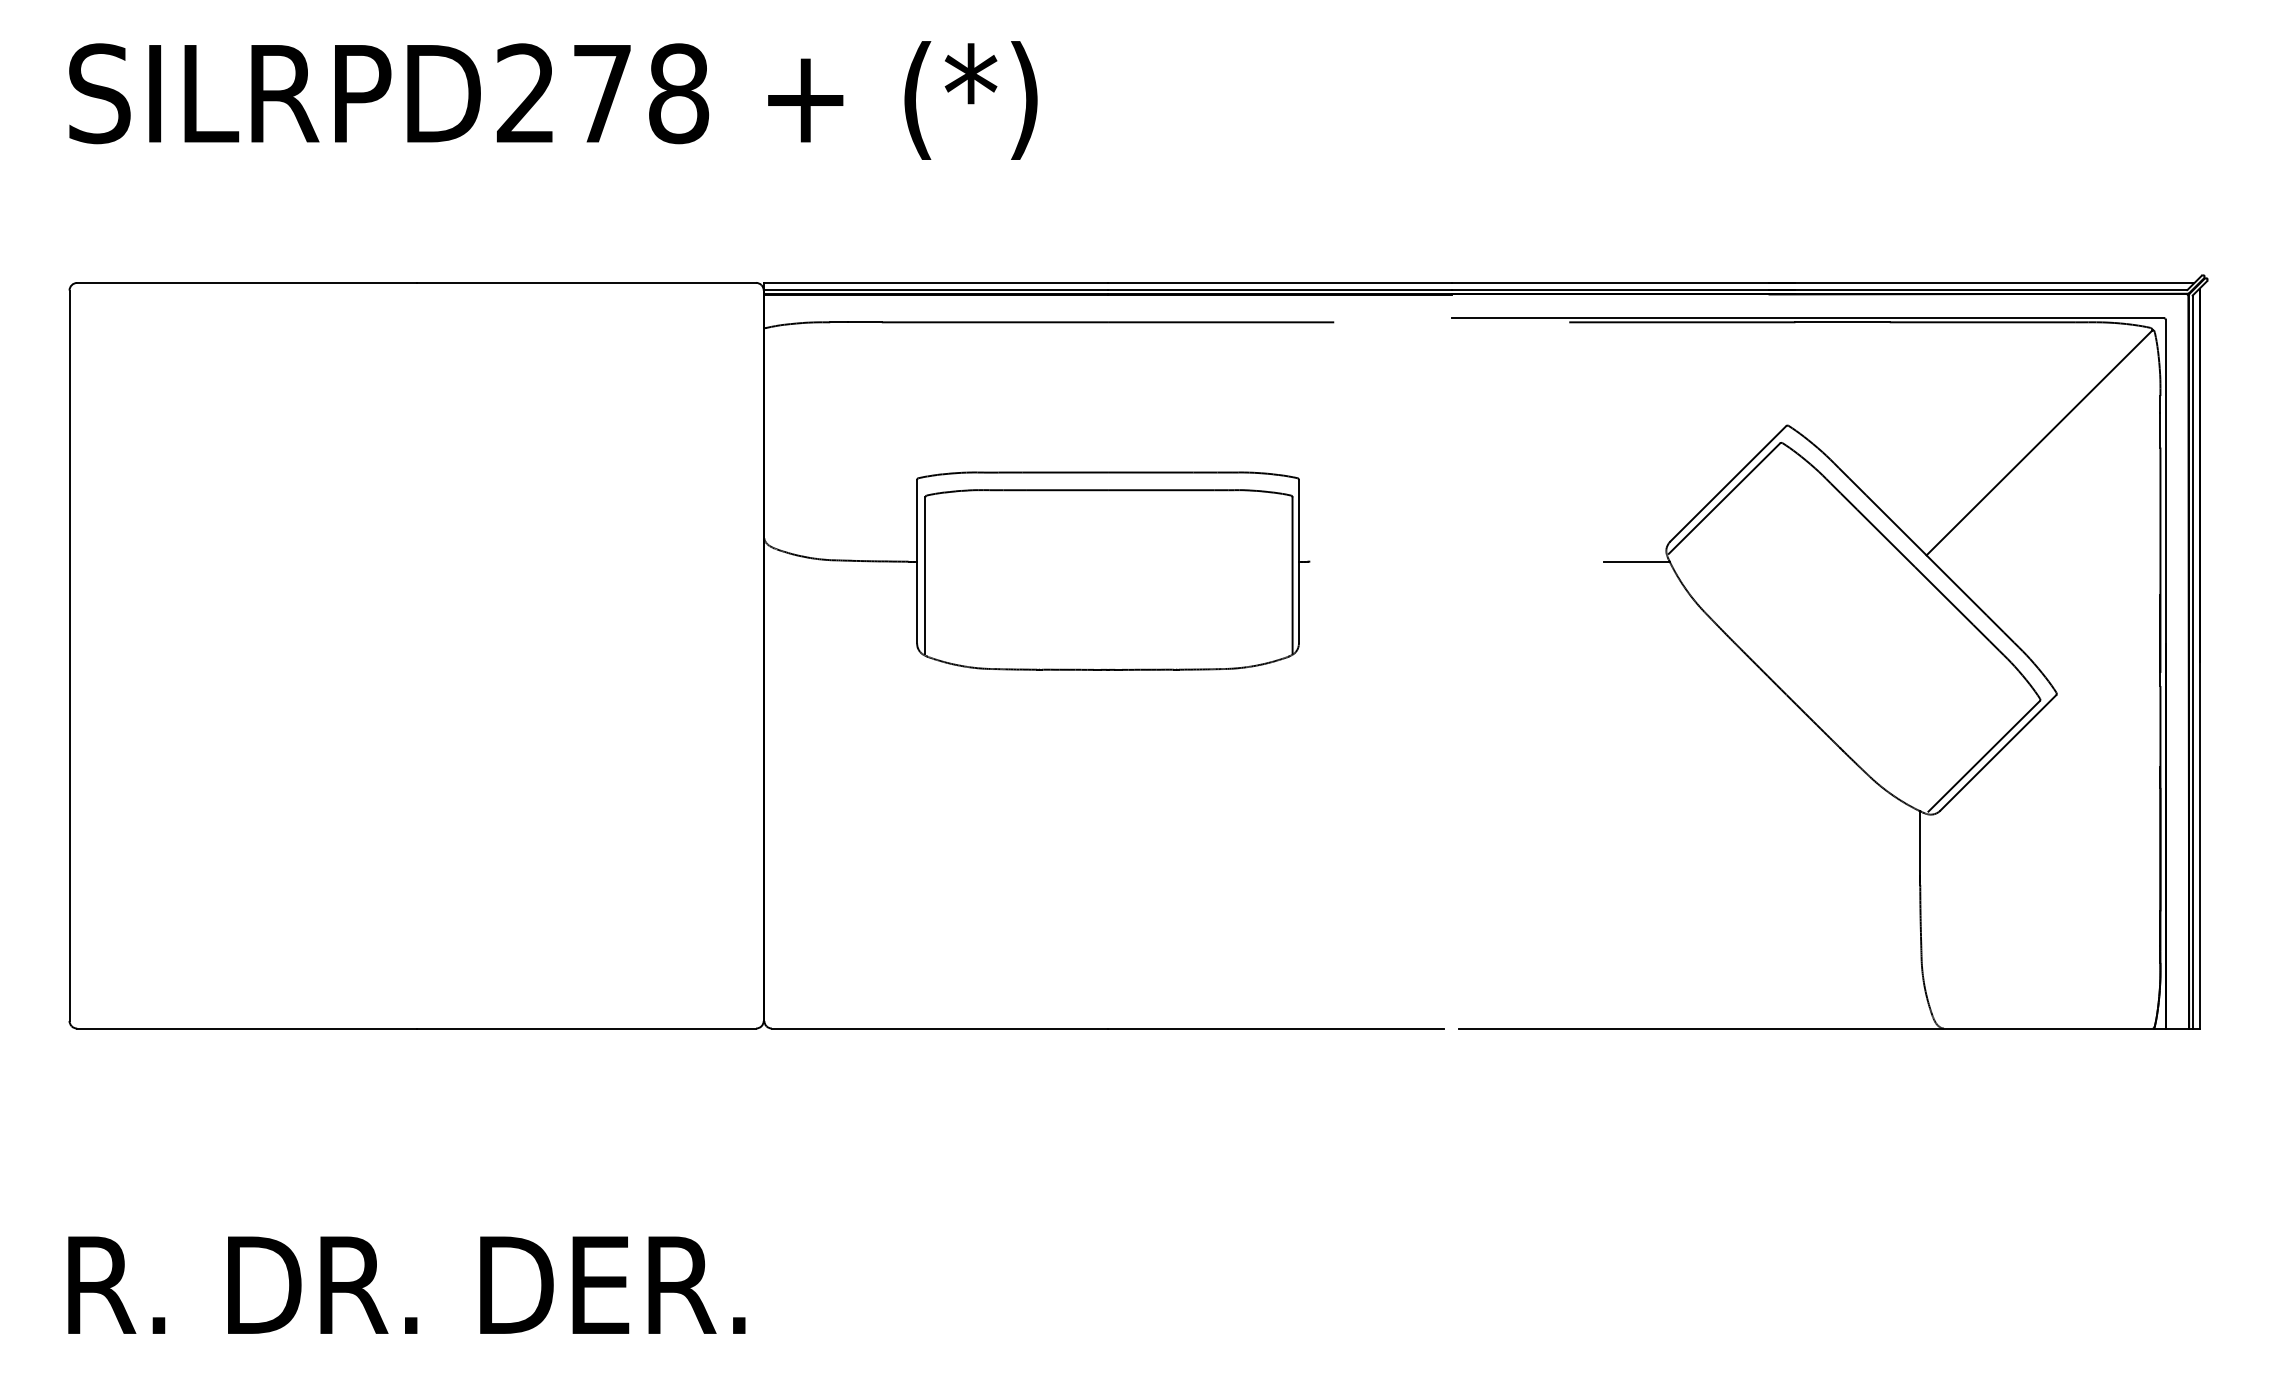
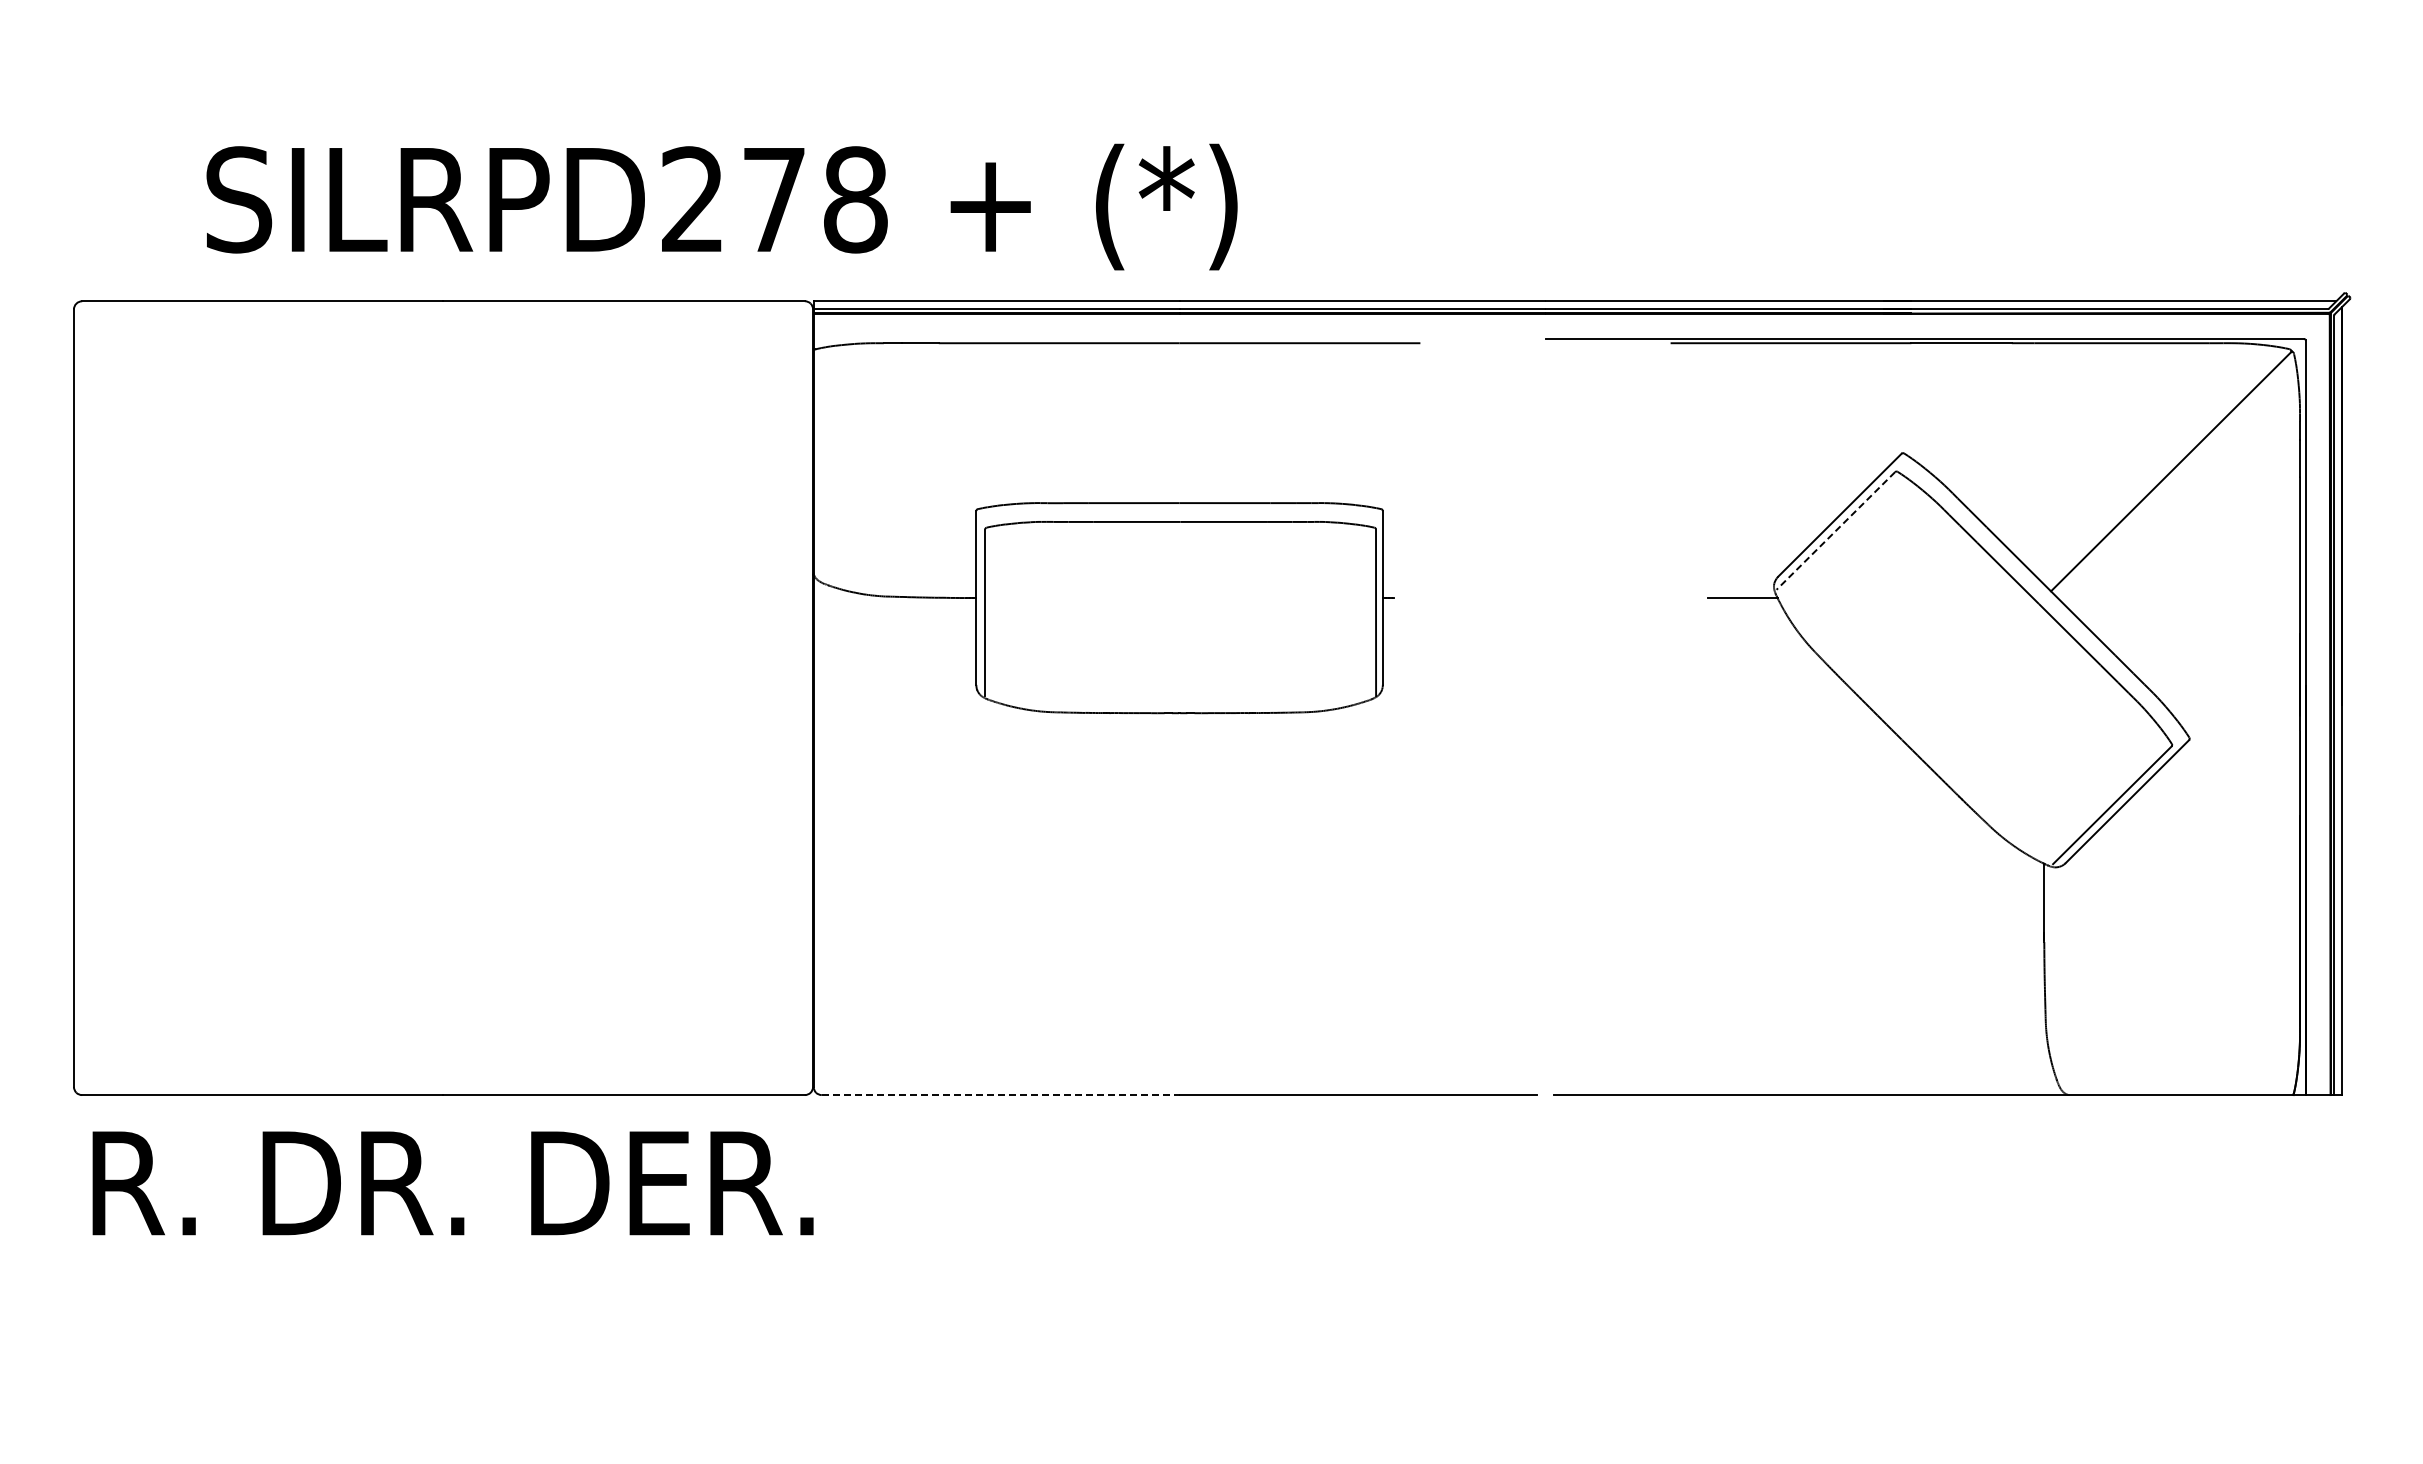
text: (552, 99) -> (721, 206), moved
line: (1724, 498) -> (1835, 530), solid -> dashed
line: (939, 1028) -> (1000, 1095), solid -> dashed
text: (406, 1285) -> (452, 1183), moved

